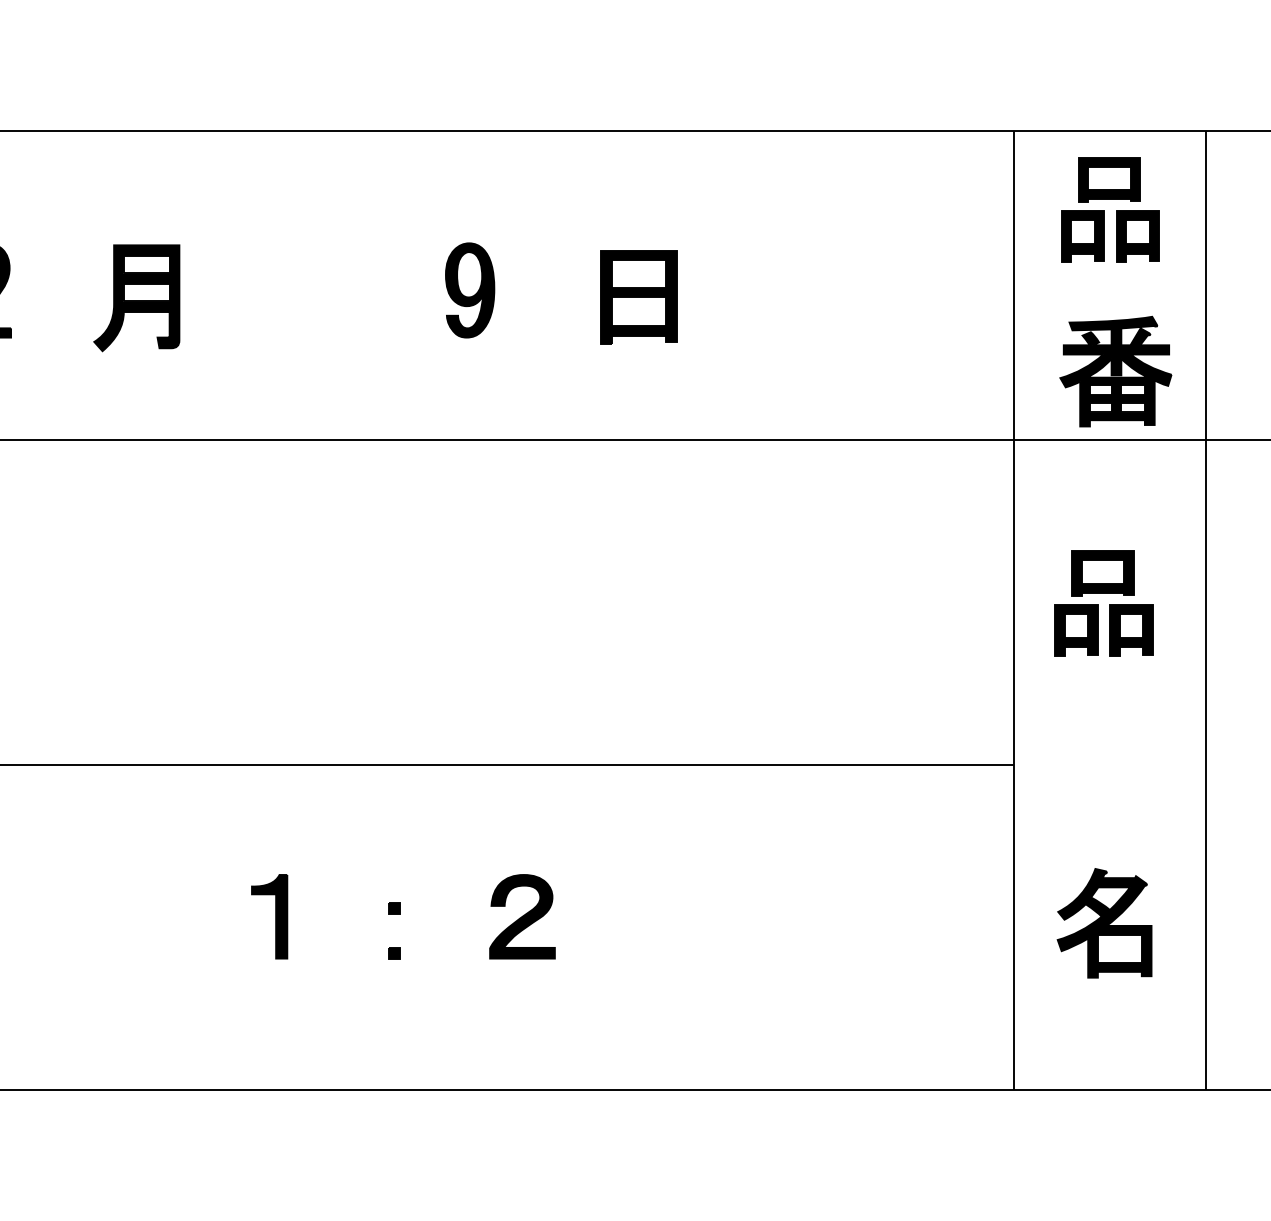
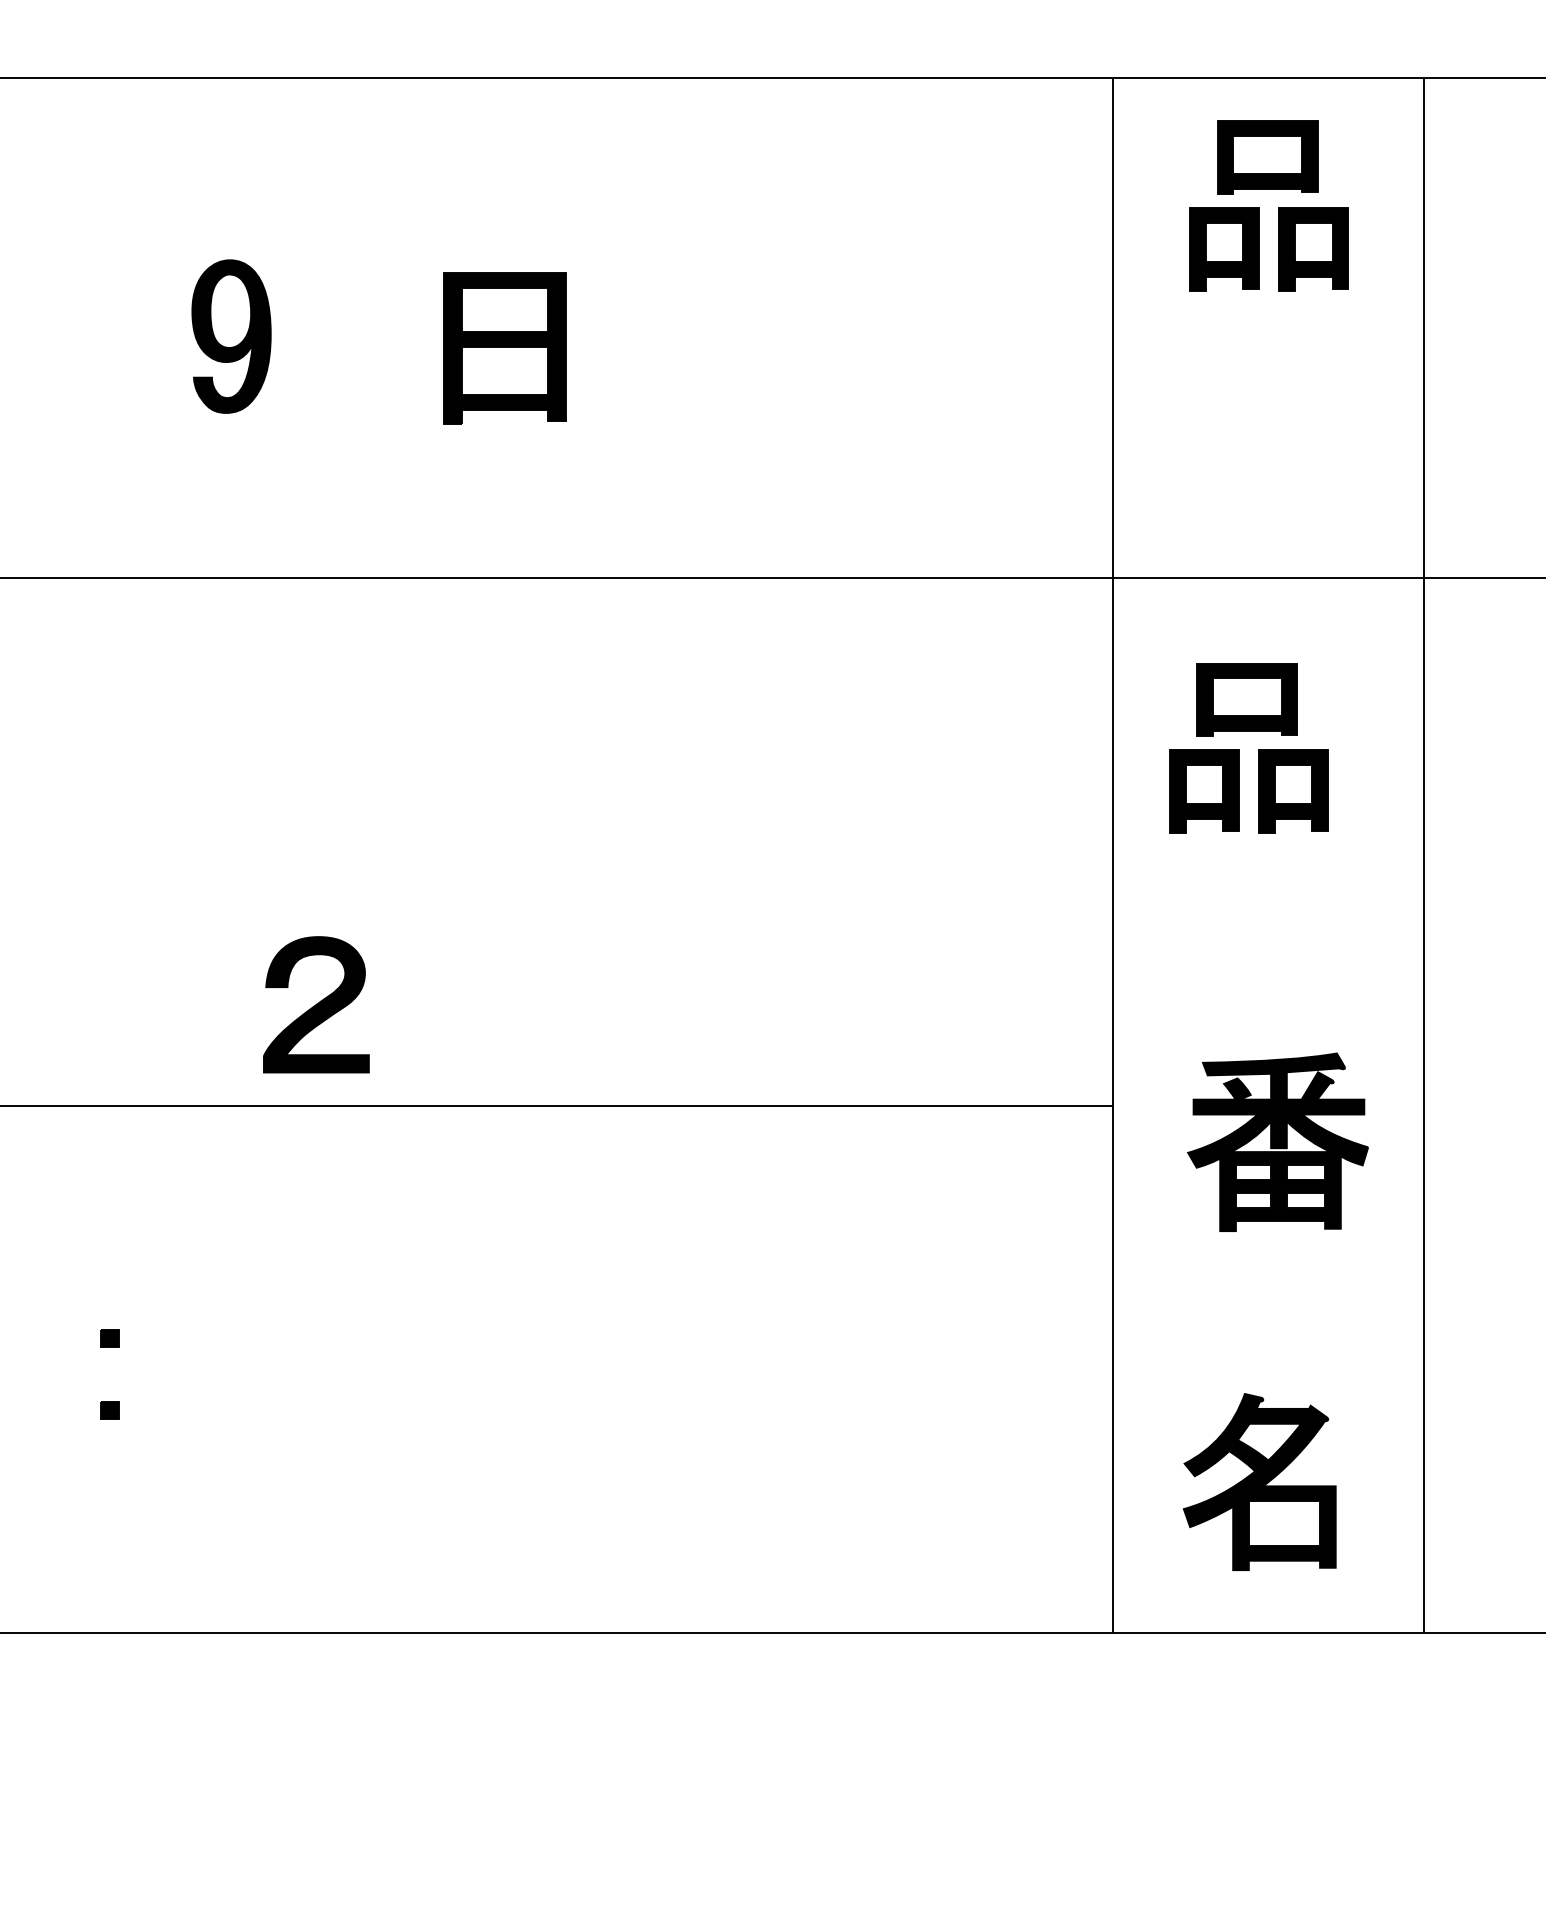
part: (1115, 371) -> (1277, 1142), moved
part: (1103, 603) -> (1248, 748), moved
part: (522, 916) -> (316, 1004), moved
part: (1104, 923) -> (1259, 1482), moved

